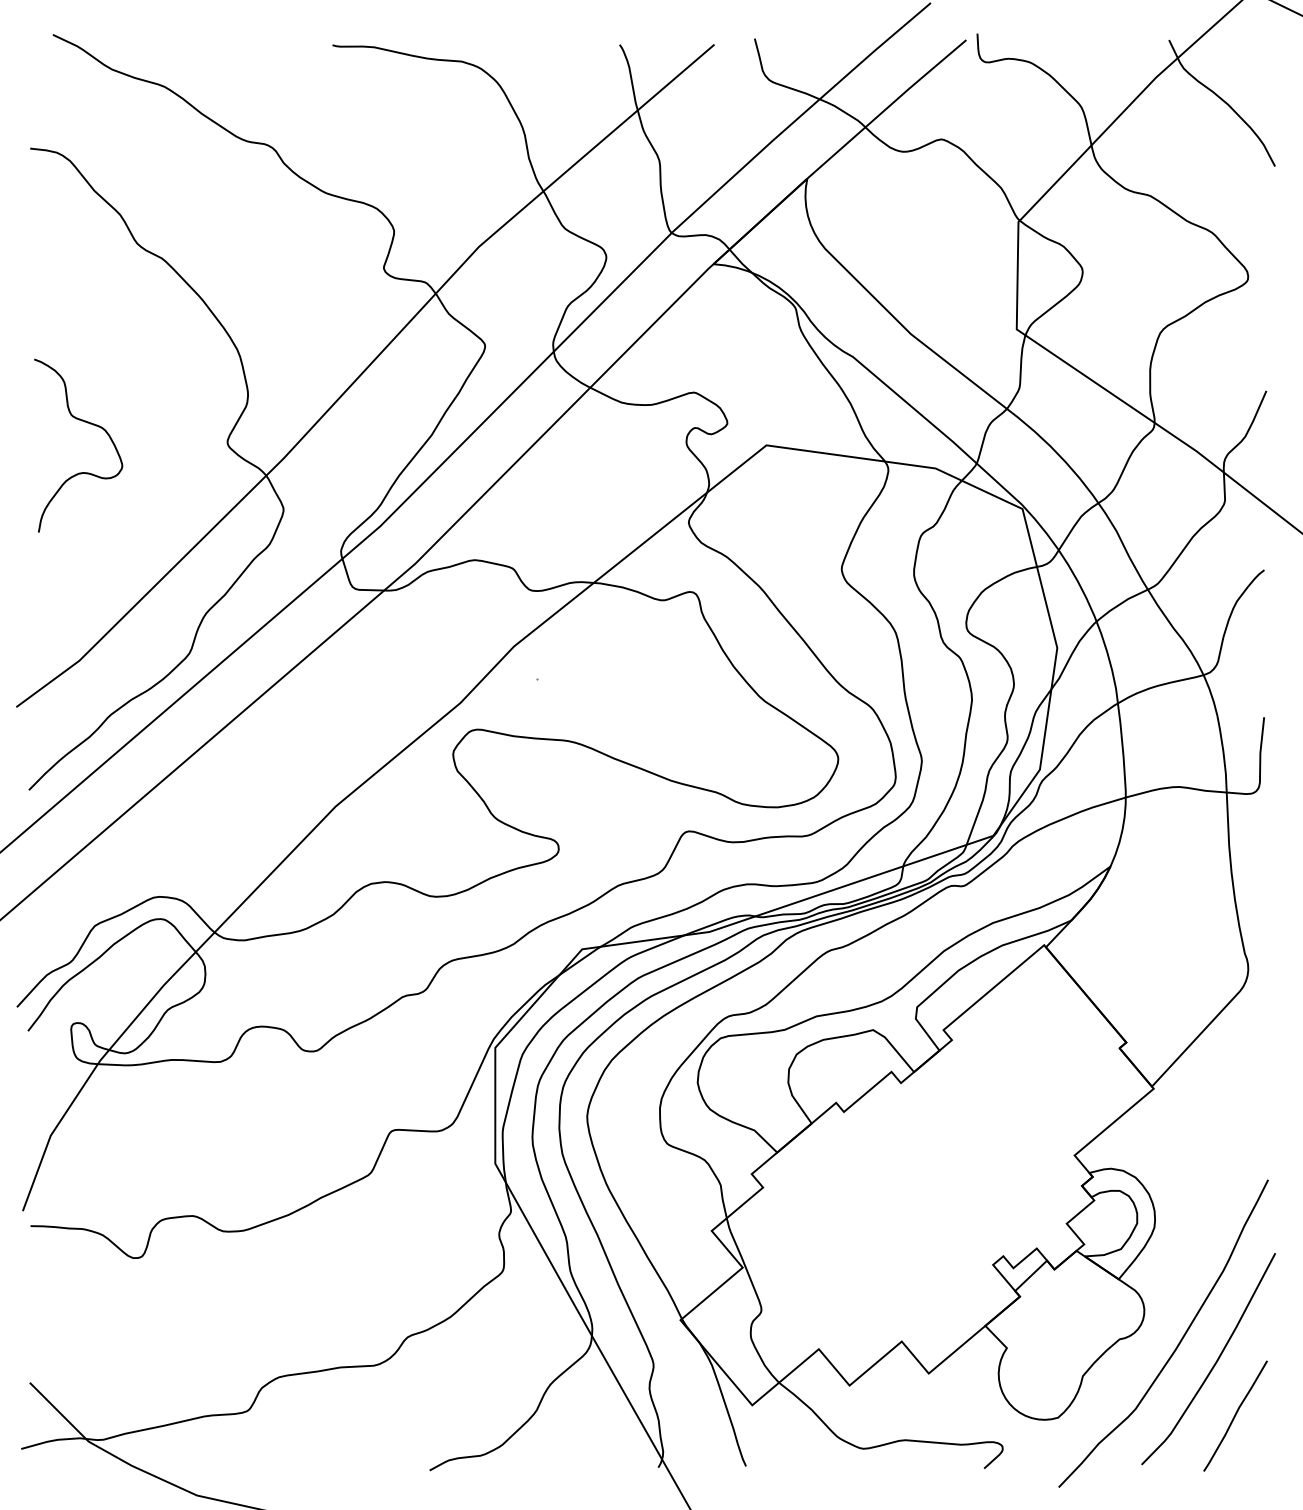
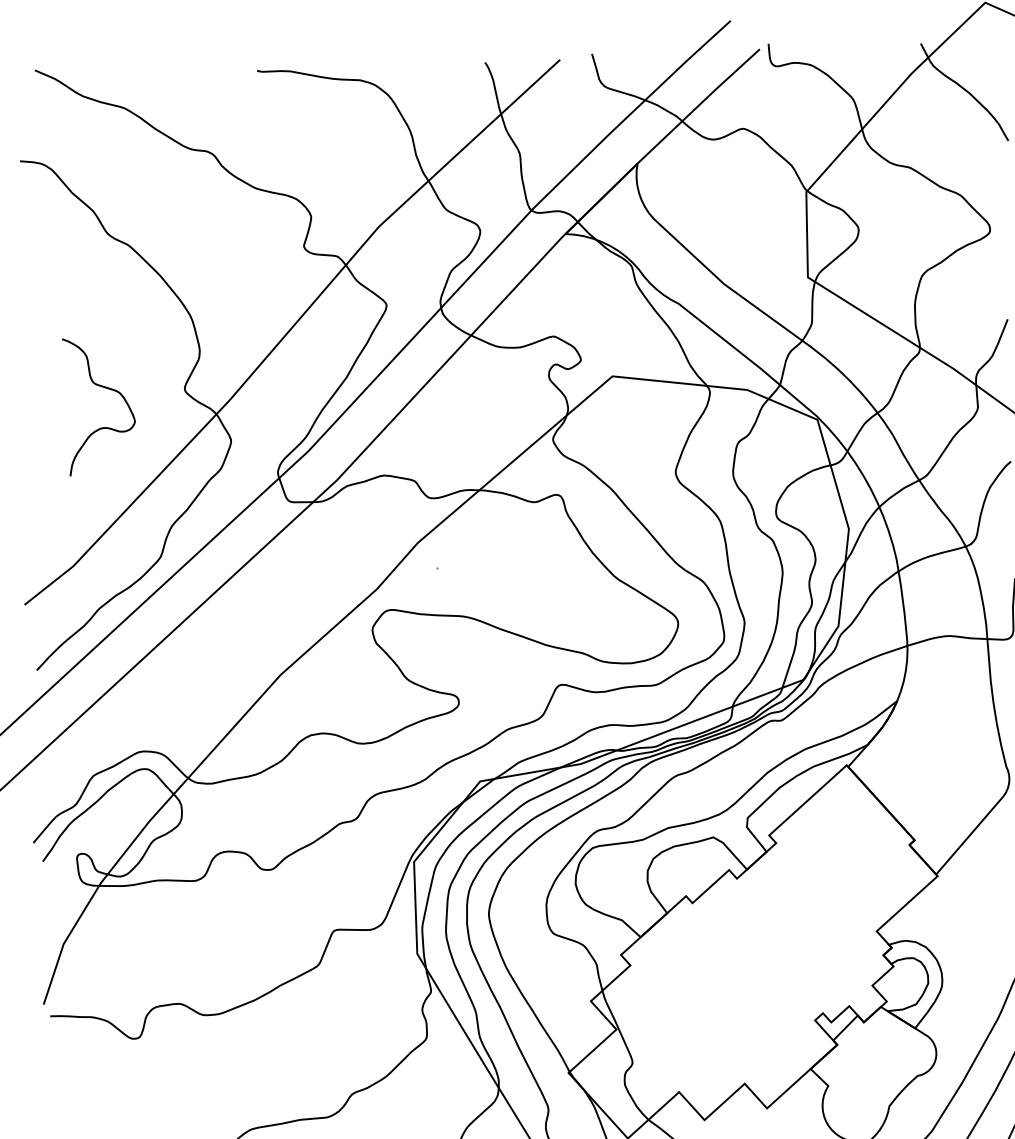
curve: (84, 422) -> (103, 387), moved

